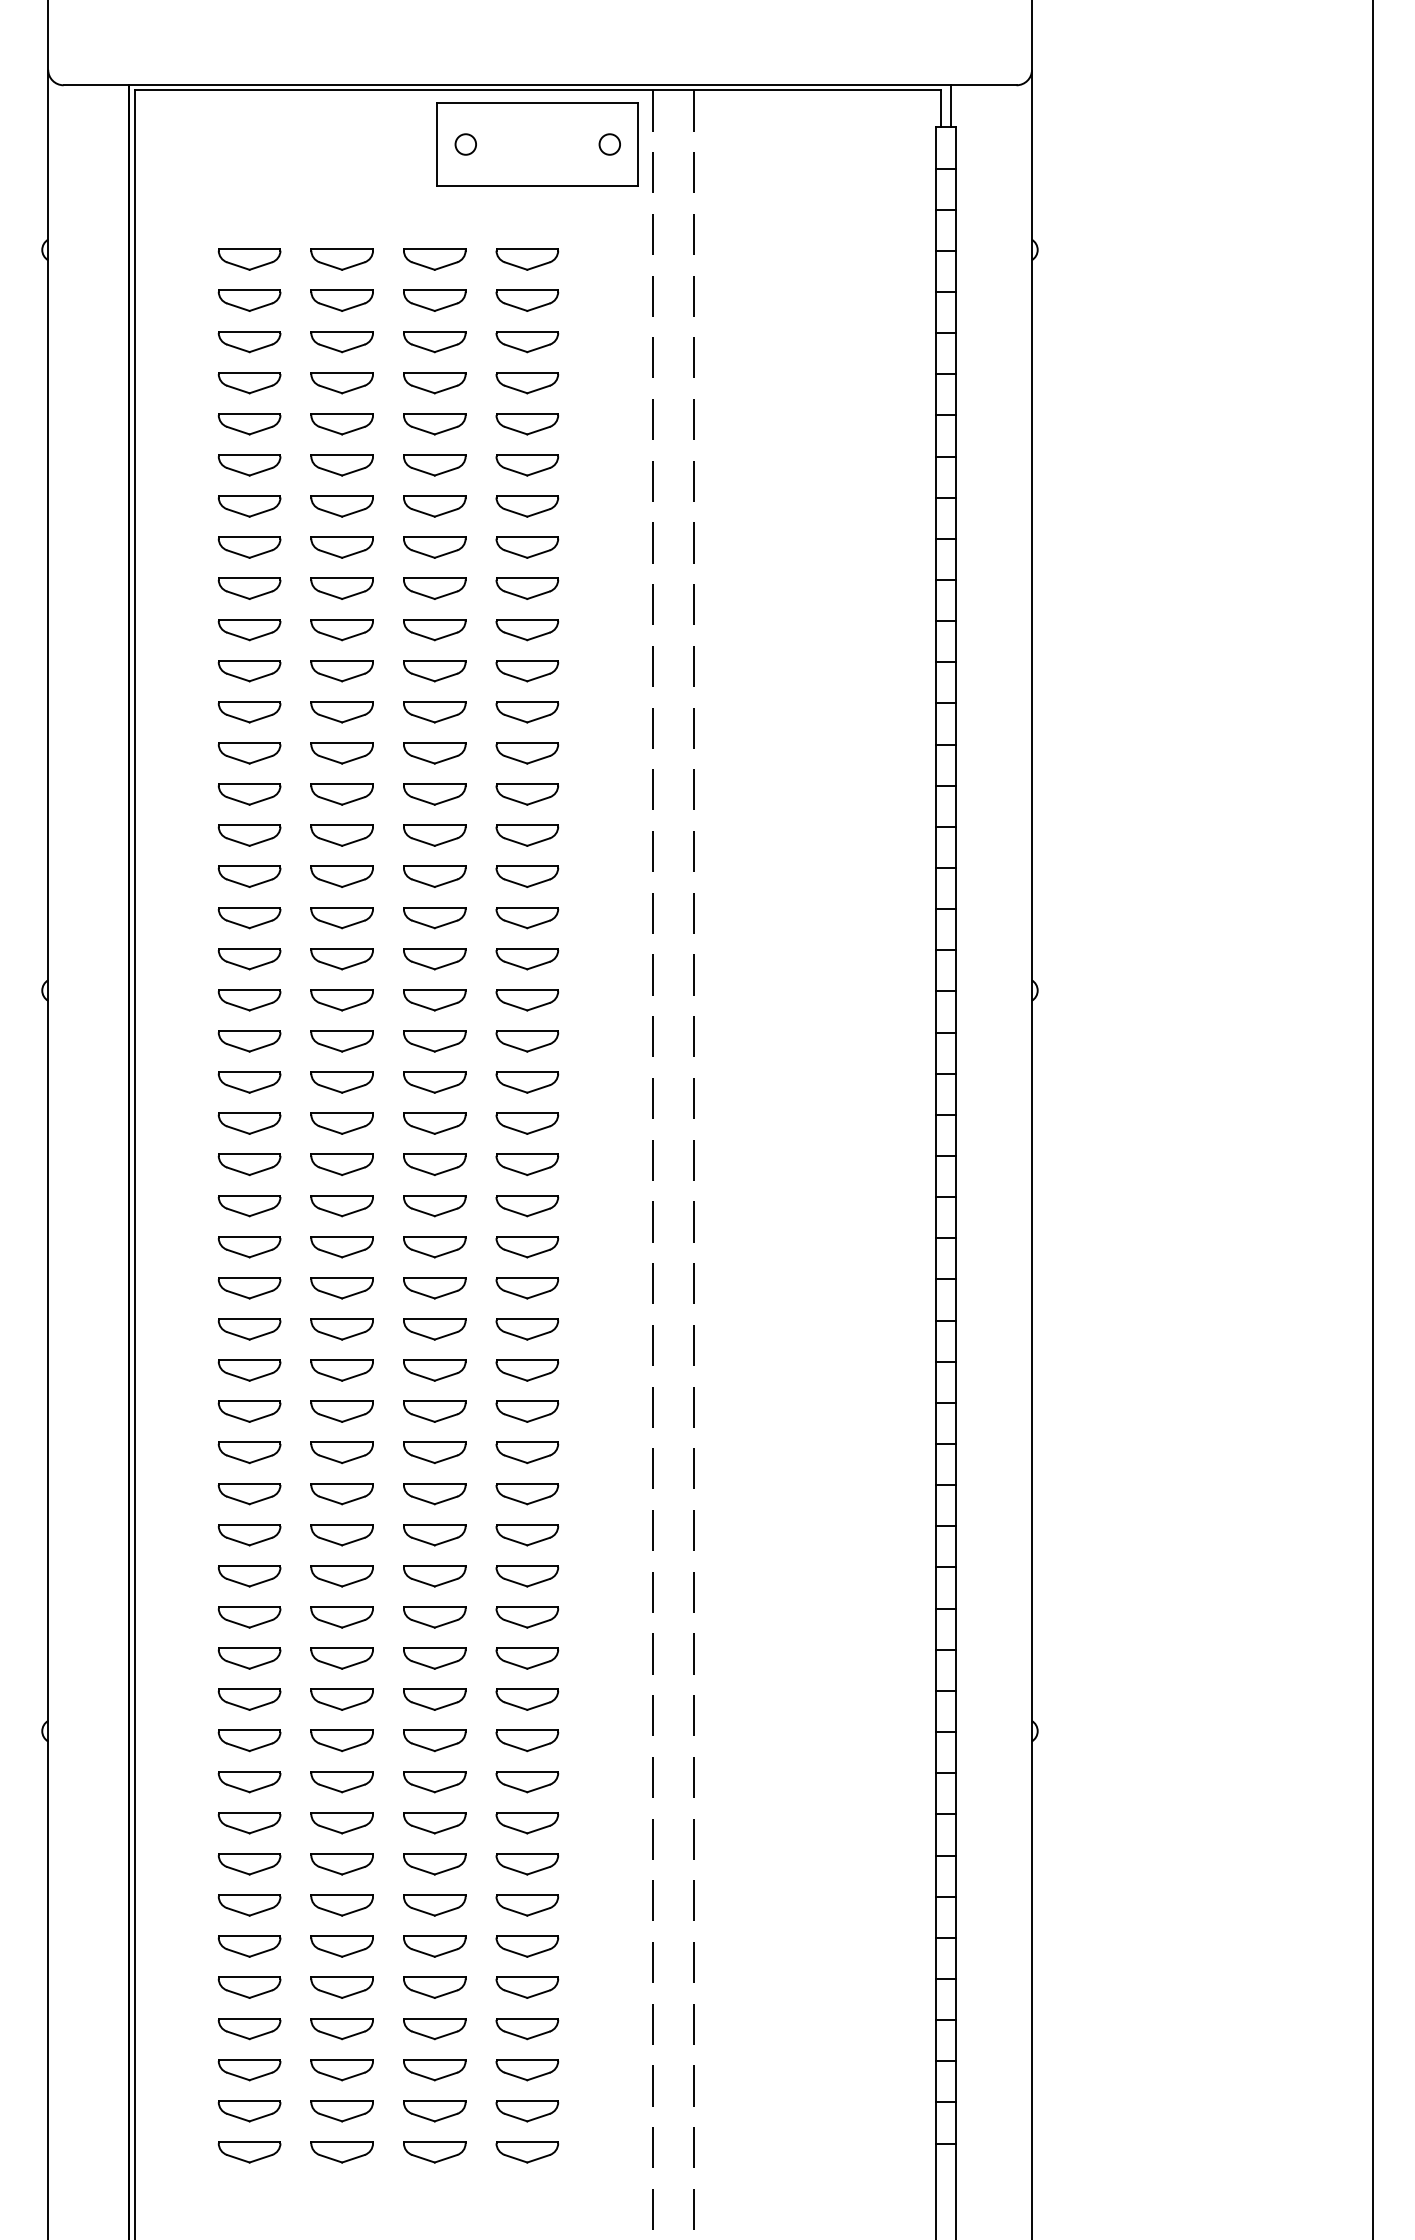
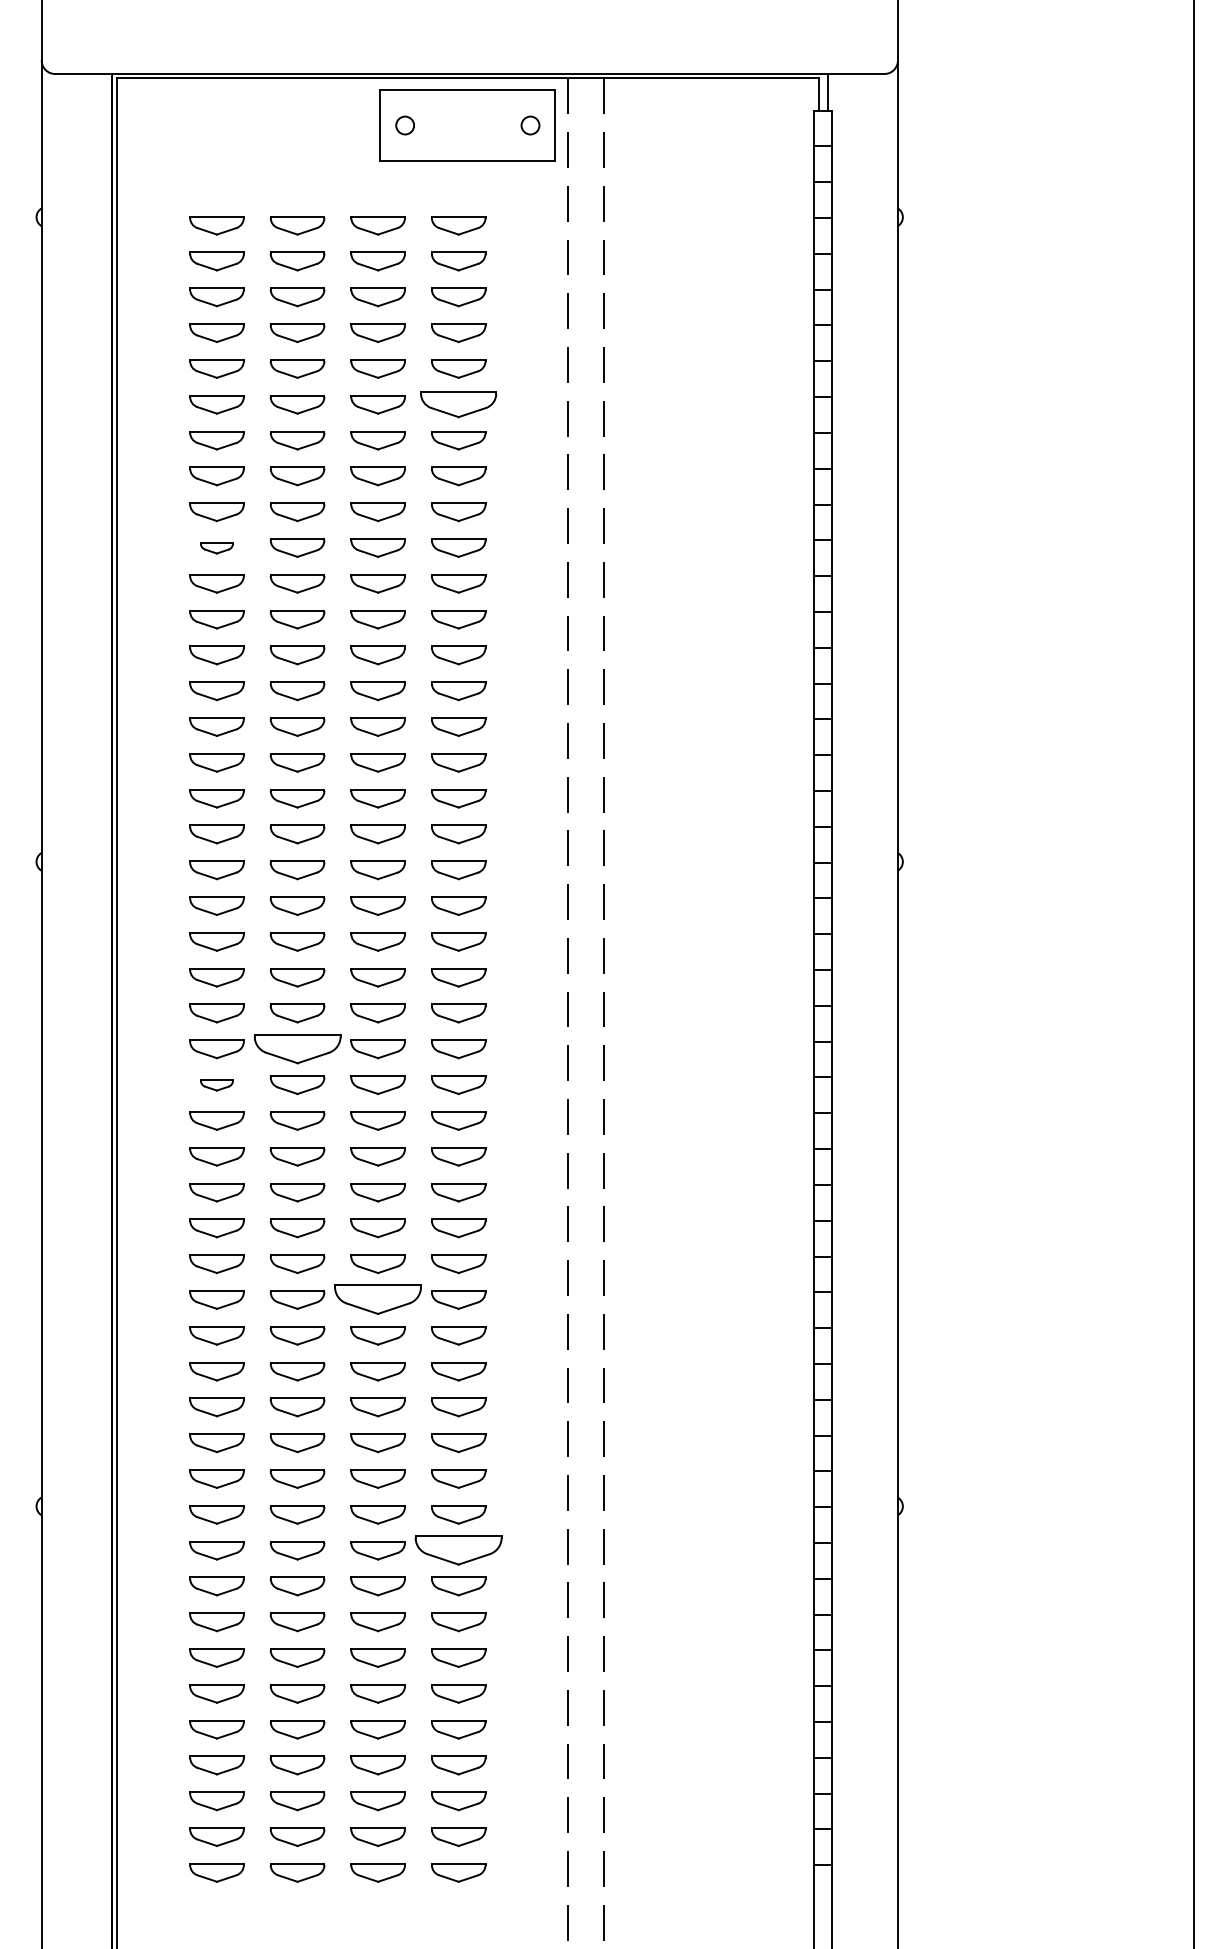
part: (527, 465) -> (458, 404), size x1.4
part: (249, 630) -> (216, 548), size x0.6
part: (341, 1206) -> (296, 1049), size x1.6
part: (249, 1247) -> (216, 1085), size x0.6
part: (434, 1494) -> (377, 1300), size x1.6
part: (527, 1782) -> (458, 1551), size x1.6

